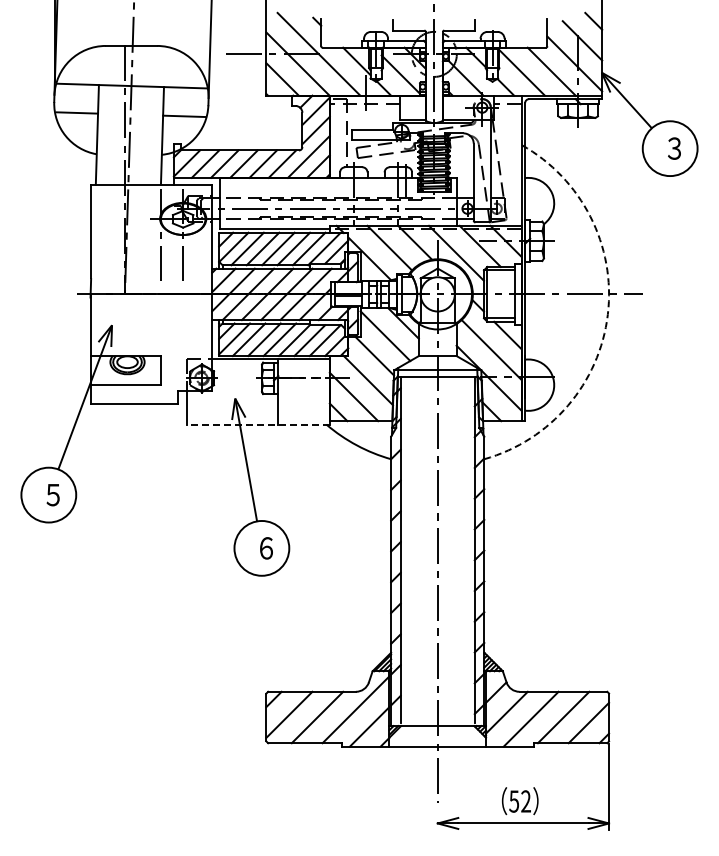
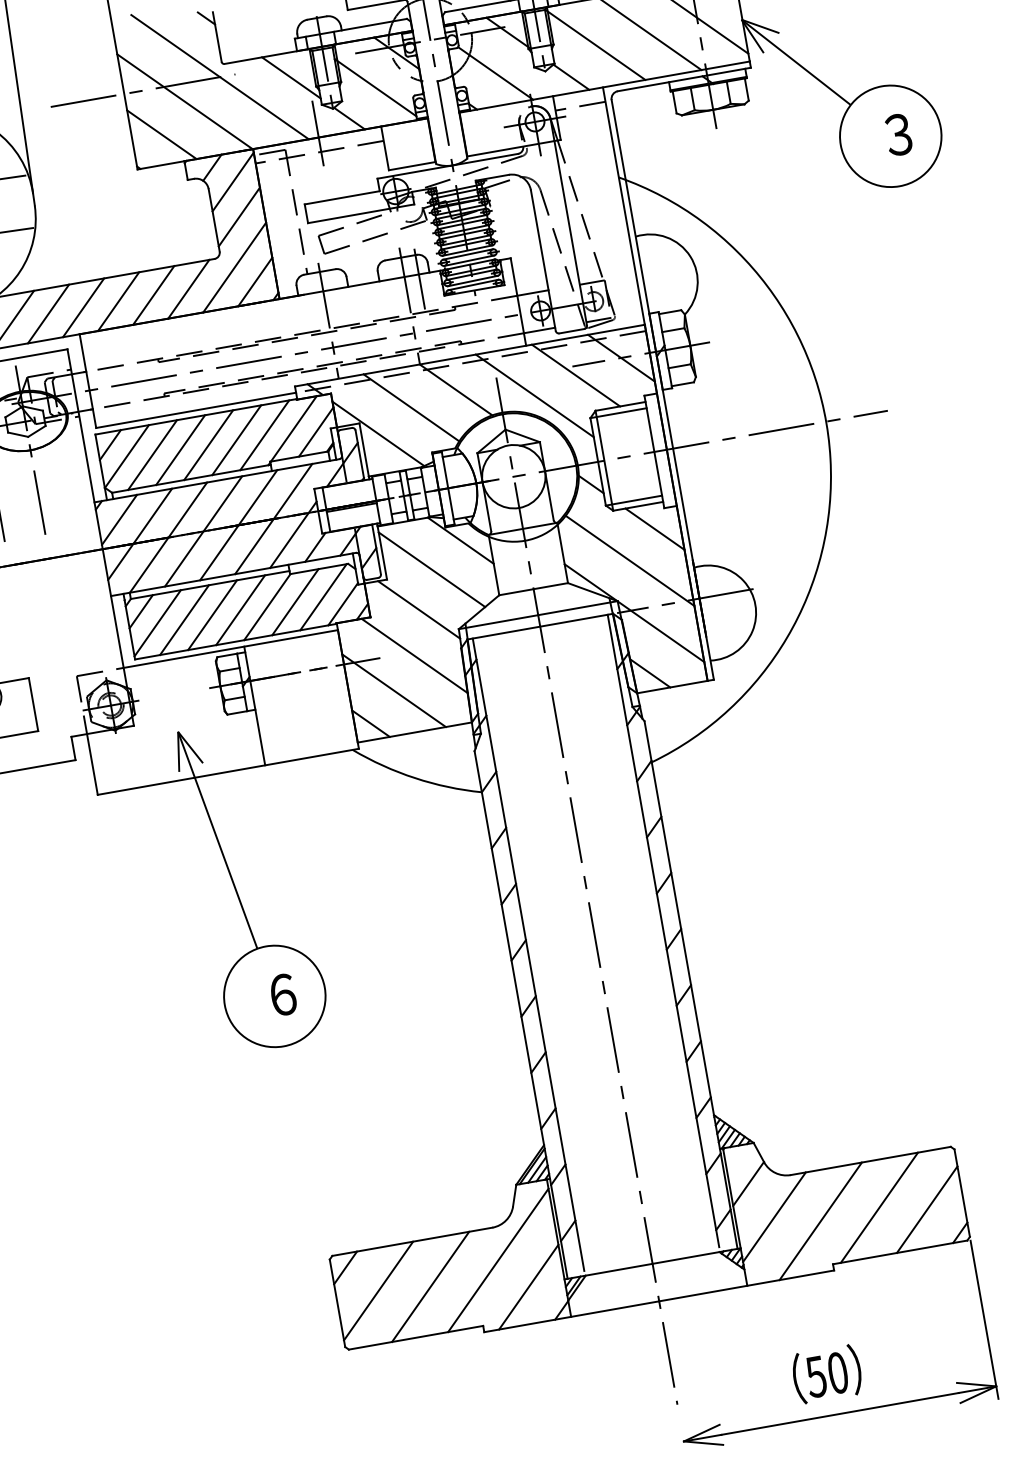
arc: (607, 314) -> (829, 458), dashed -> solid
line: (258, 424) -> (228, 771), dashed -> solid
text: (525, 801) -> (836, 1373), 52 -> 50

